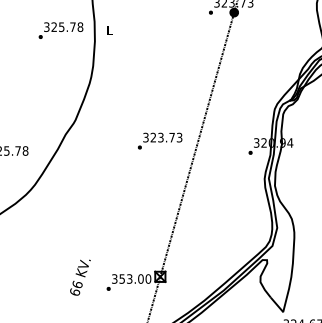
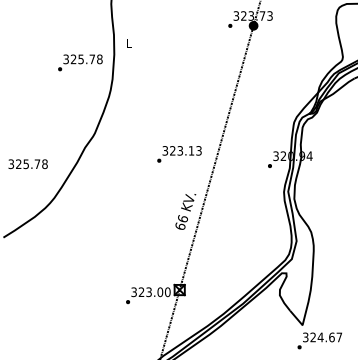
text: (61, 30) -> (80, 62), moved
text: (172, 137) -> (191, 150), 323.73 -> 323.13
text: (80, 277) -> (185, 211), moved
text: (122, 279) -> (141, 292), 353.00 -> 323.00

